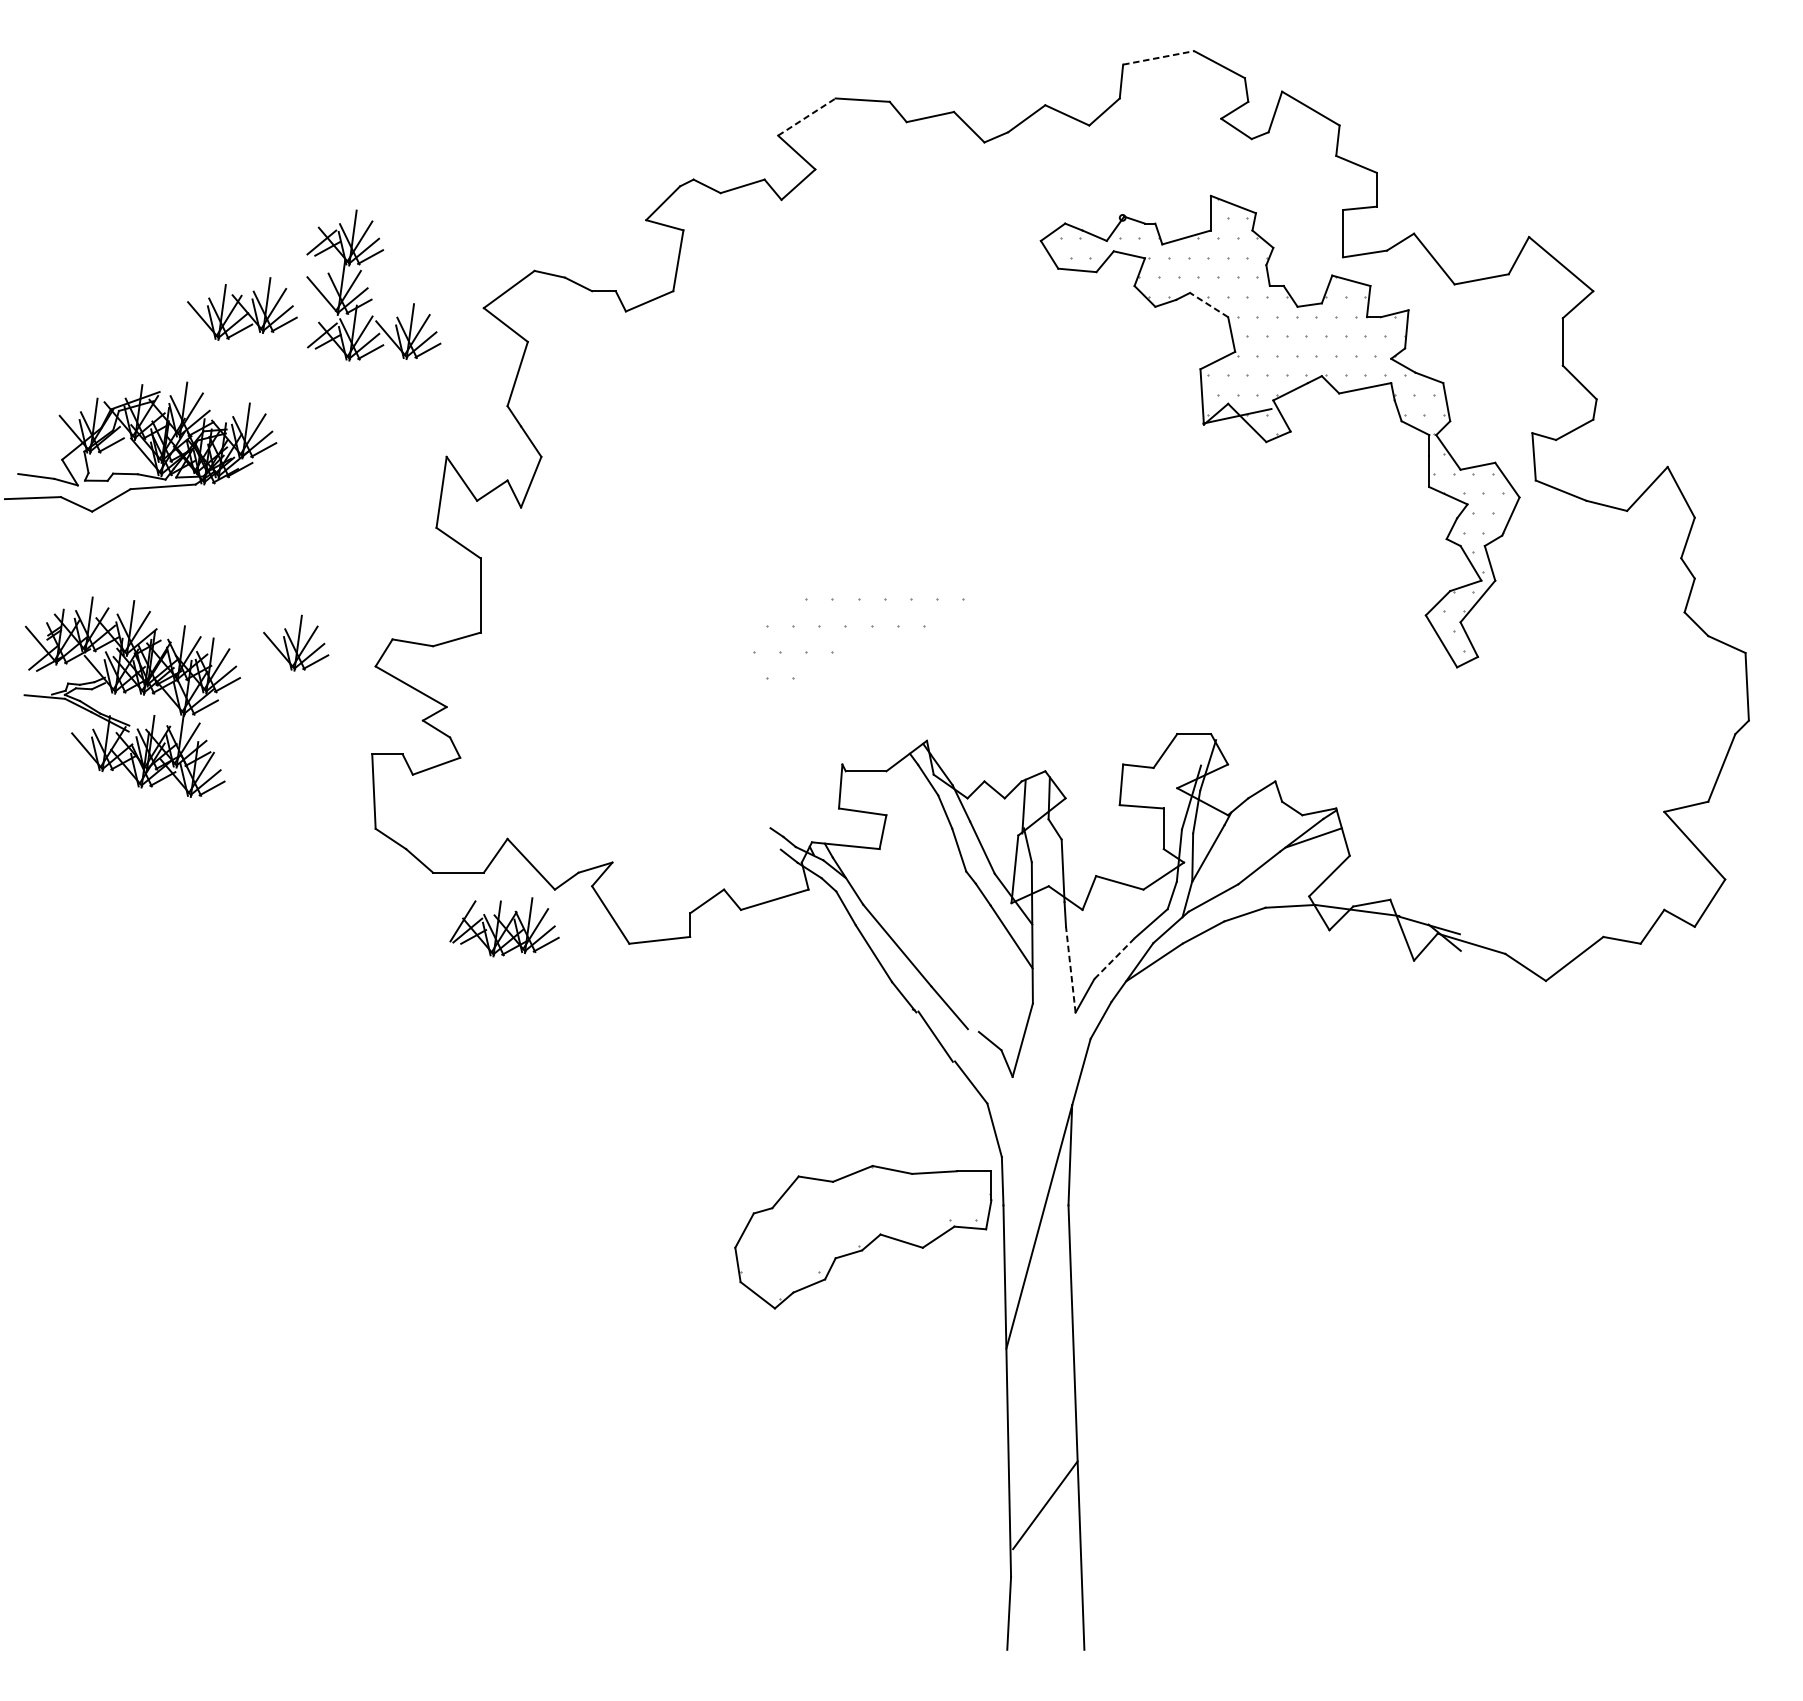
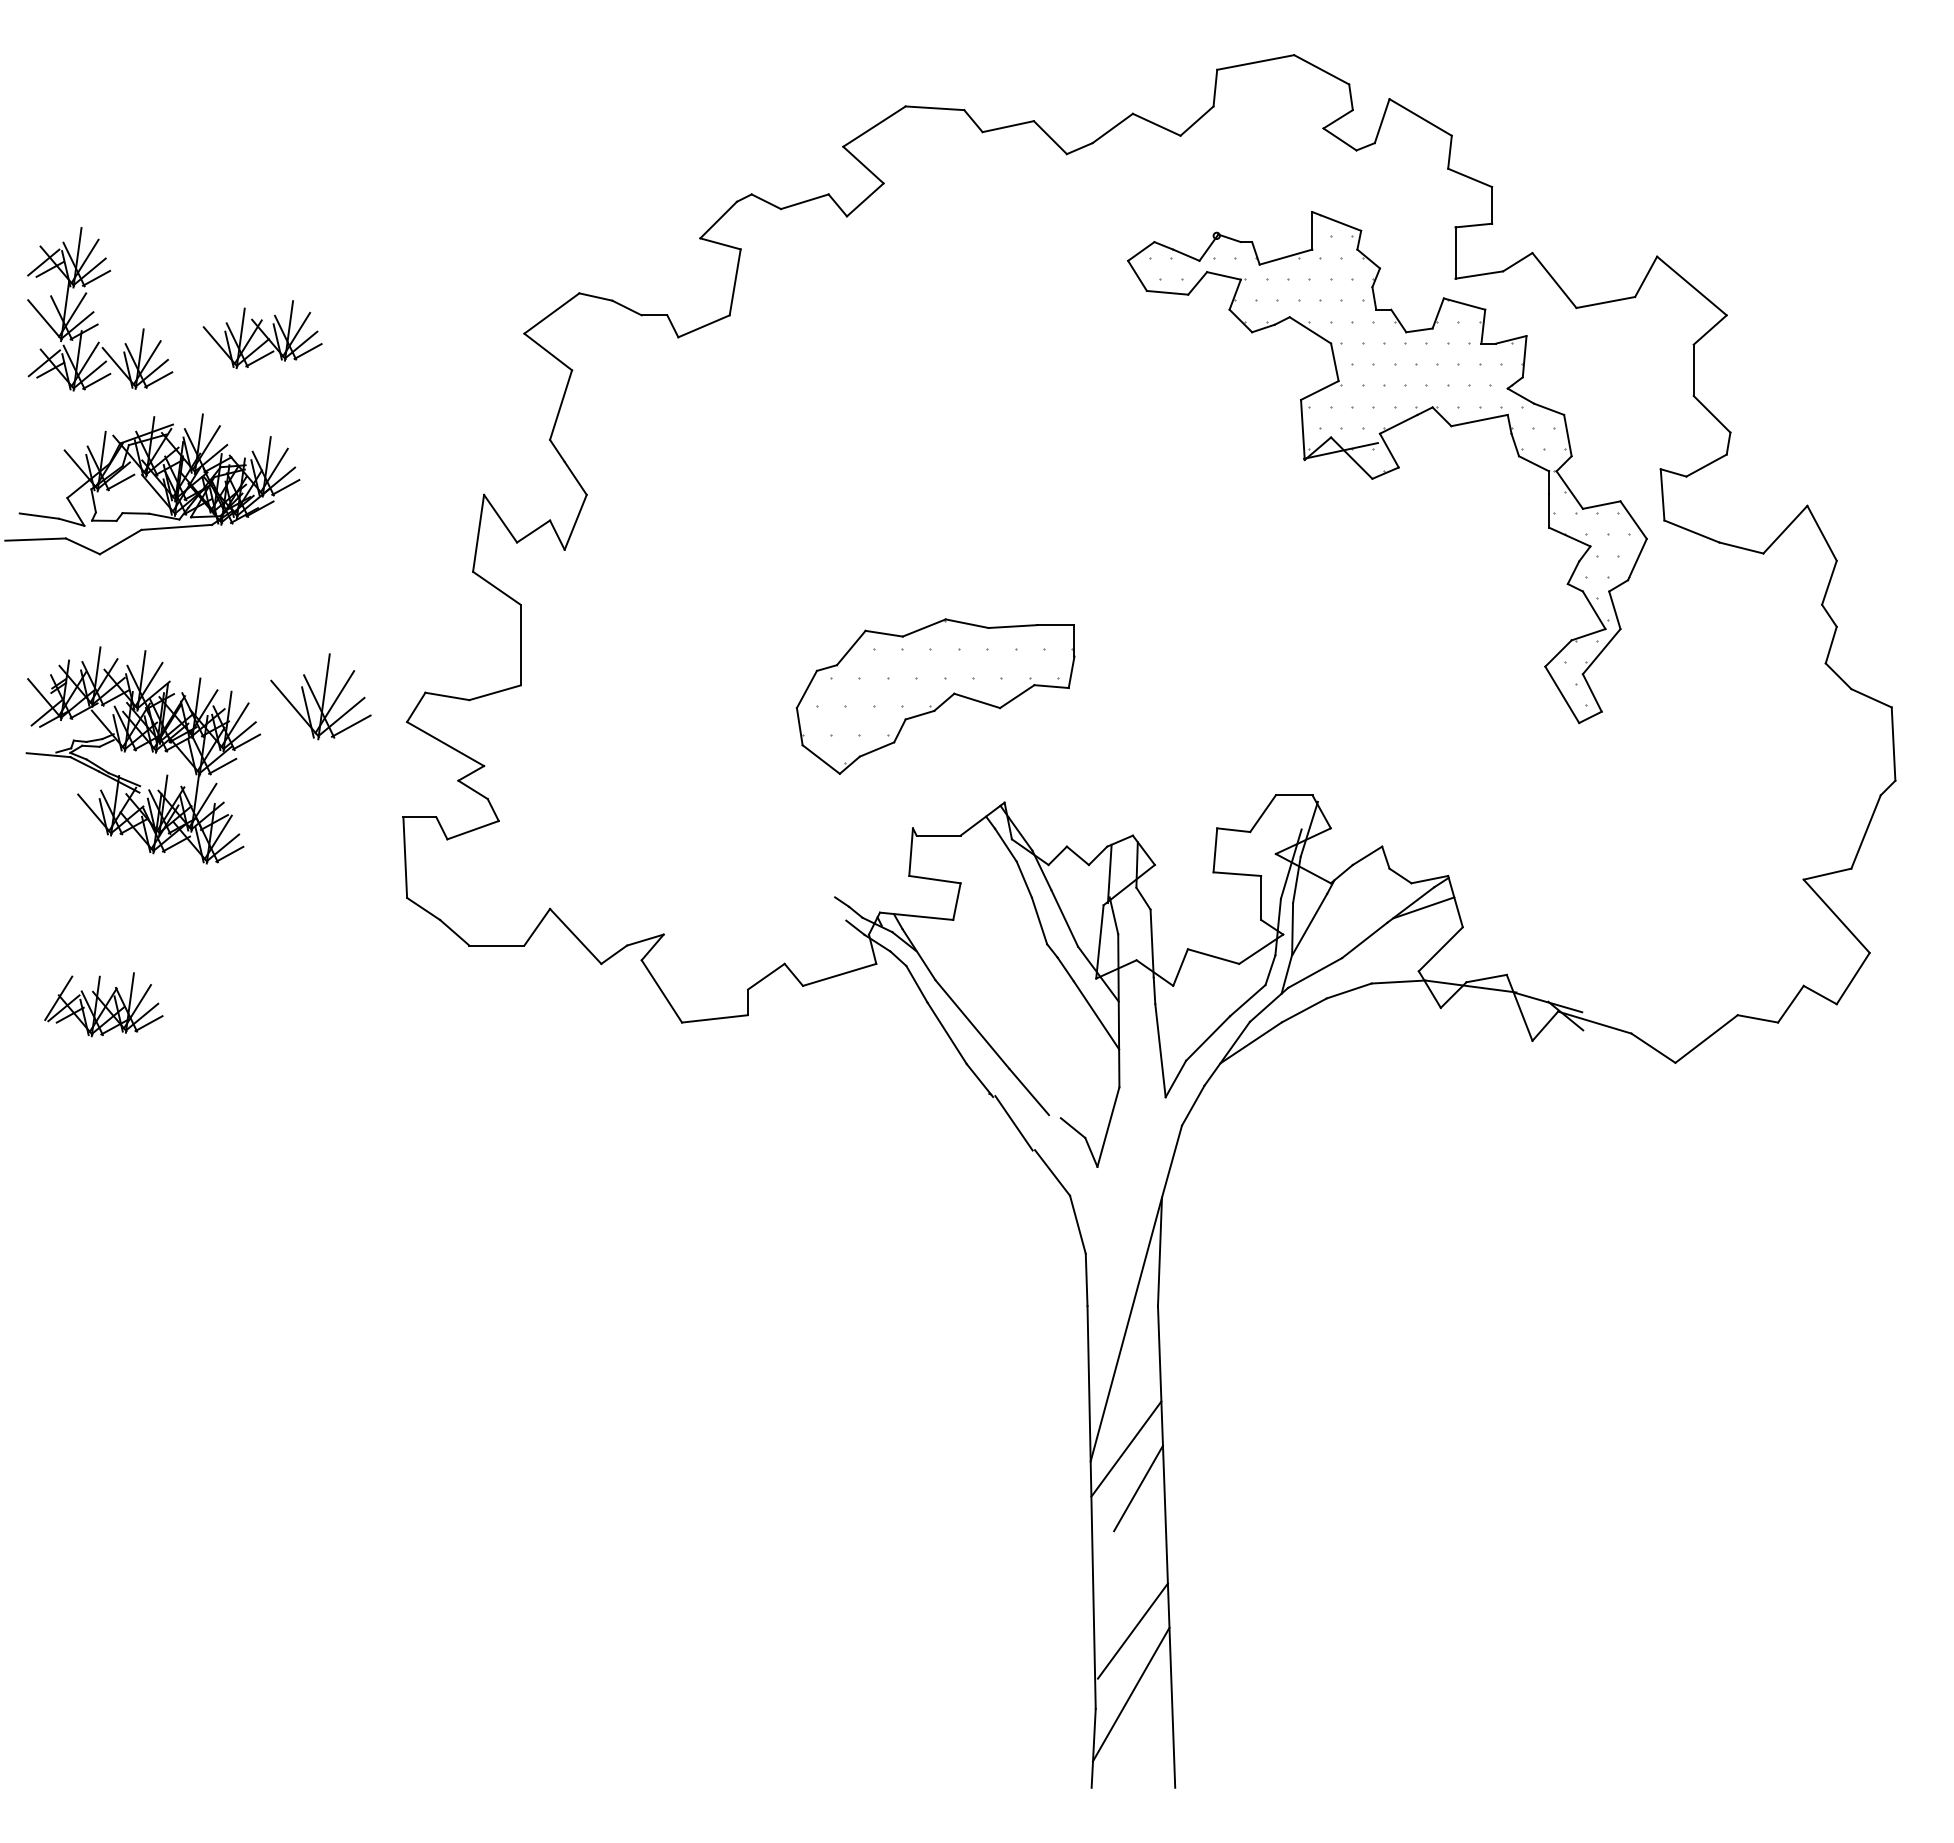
line: (1159, 57) -> (1256, 62), dashed -> solid
line: (806, 116) -> (874, 126), dashed -> solid
part: (368, 287) -> (94, 311), moved
line: (1209, 305) -> (1310, 330), dashed -> solid
part: (295, 642) -> (320, 696), size x1.43
part: (504, 927) -> (103, 1004), moved
line: (1115, 958) -> (1208, 1038), dashed -> solid
line: (1070, 969) -> (1160, 1050), dashed -> solid
part: (863, 1237) -> (935, 696), moved
line: (1039, 1336) -> (1126, 1448), added
line: (1050, 1373) -> (1138, 1488), added
line: (1044, 1563) -> (1131, 1694), added

